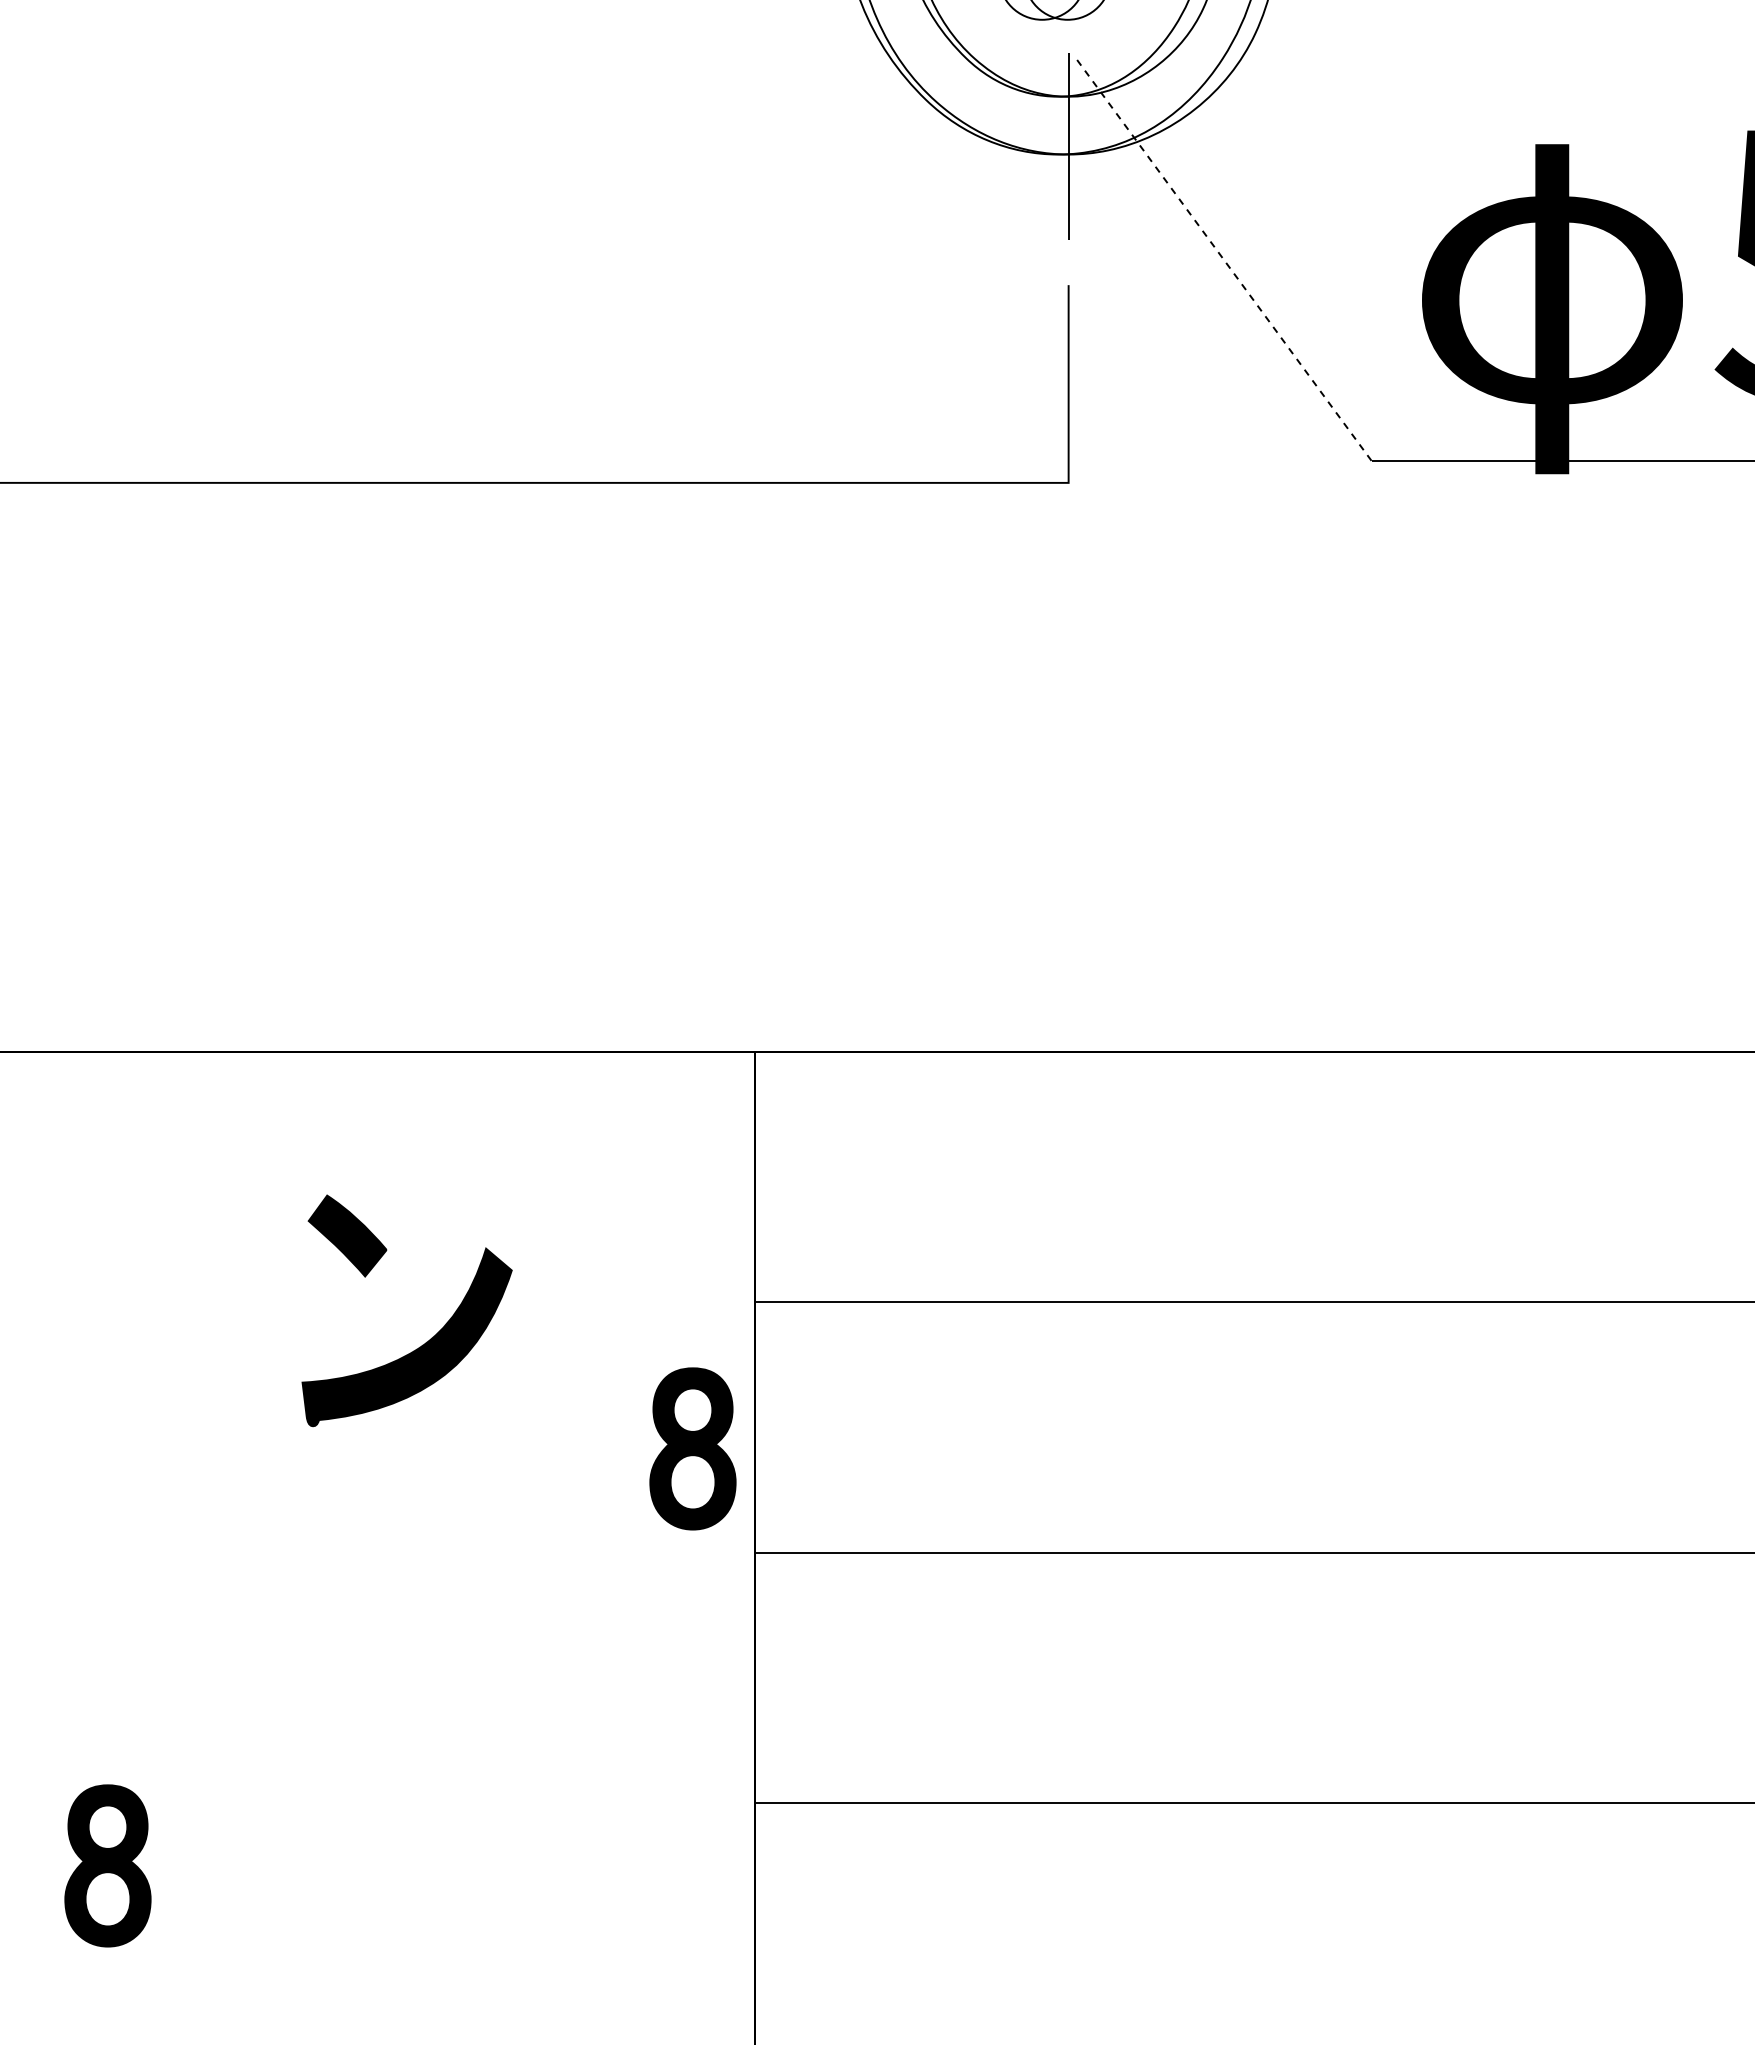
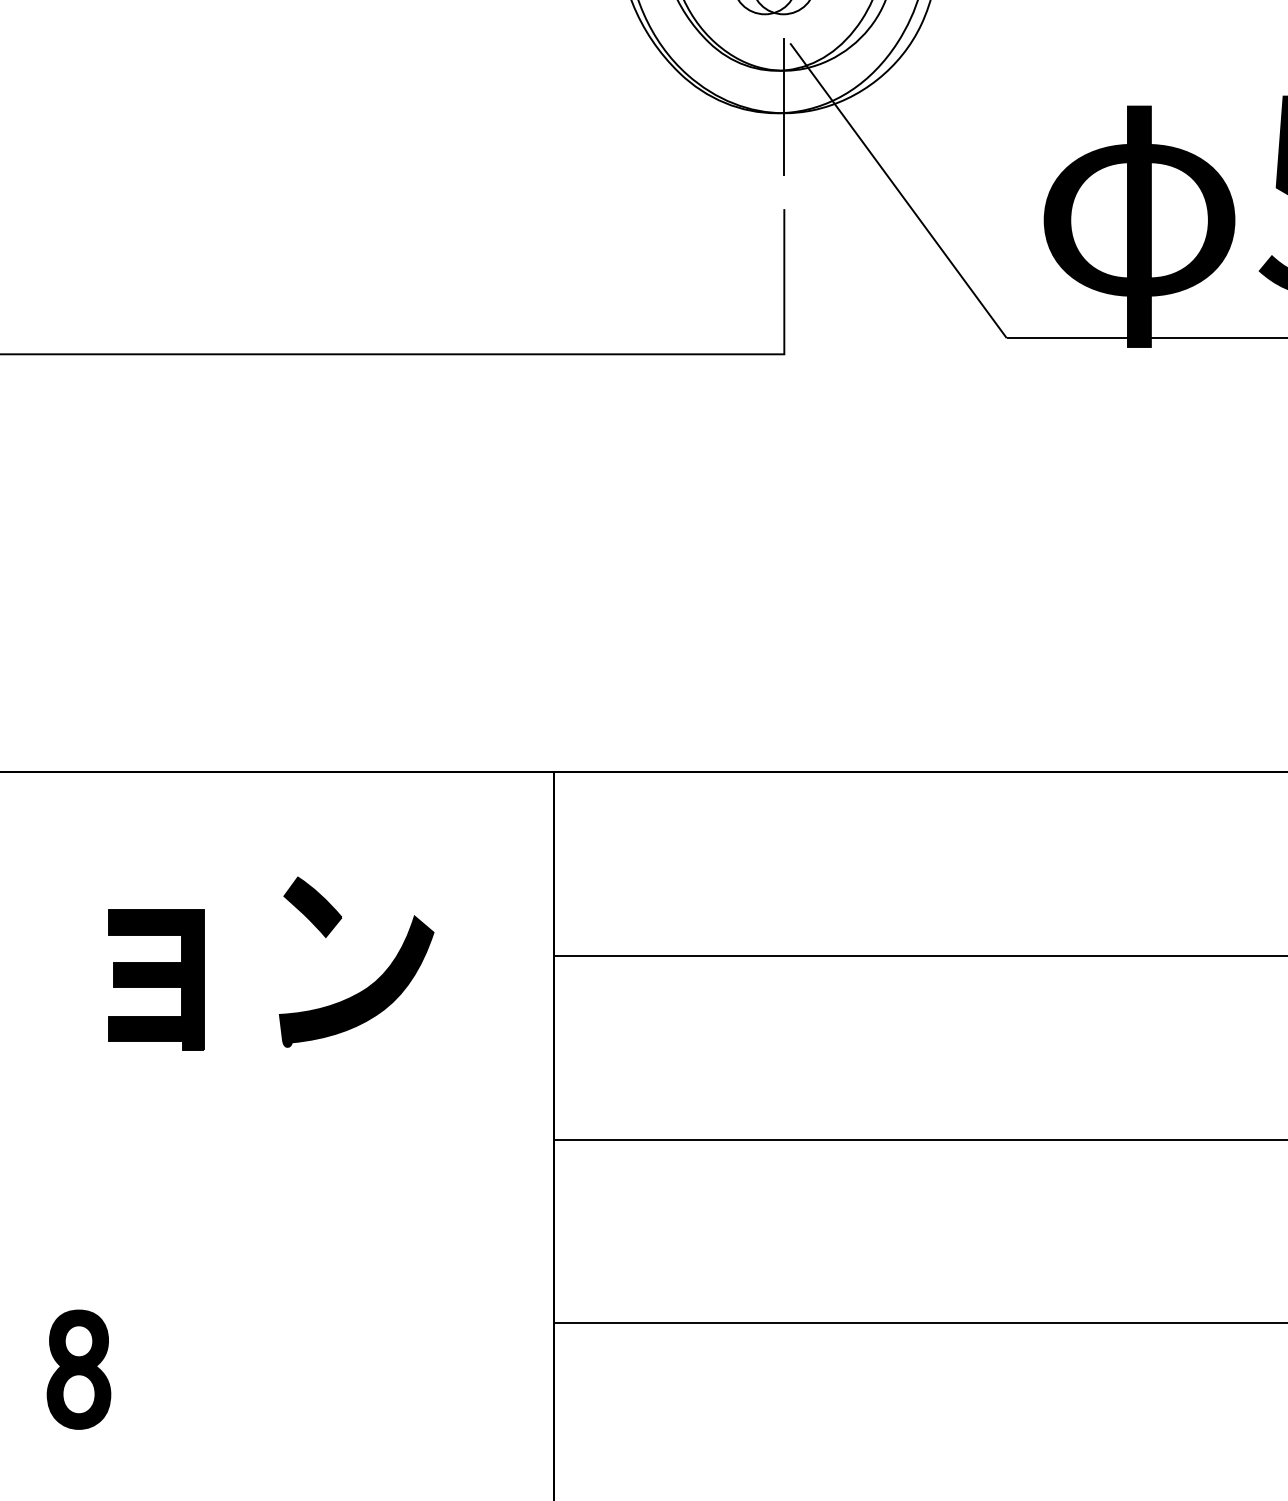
line: (1223, 259) -> (898, 190), dashed -> solid
part: (213, 1335) -> (156, 980), added
part: (431, 1337) -> (374, 981), moved
part: (692, 1448) -> (508, 1063), removed

